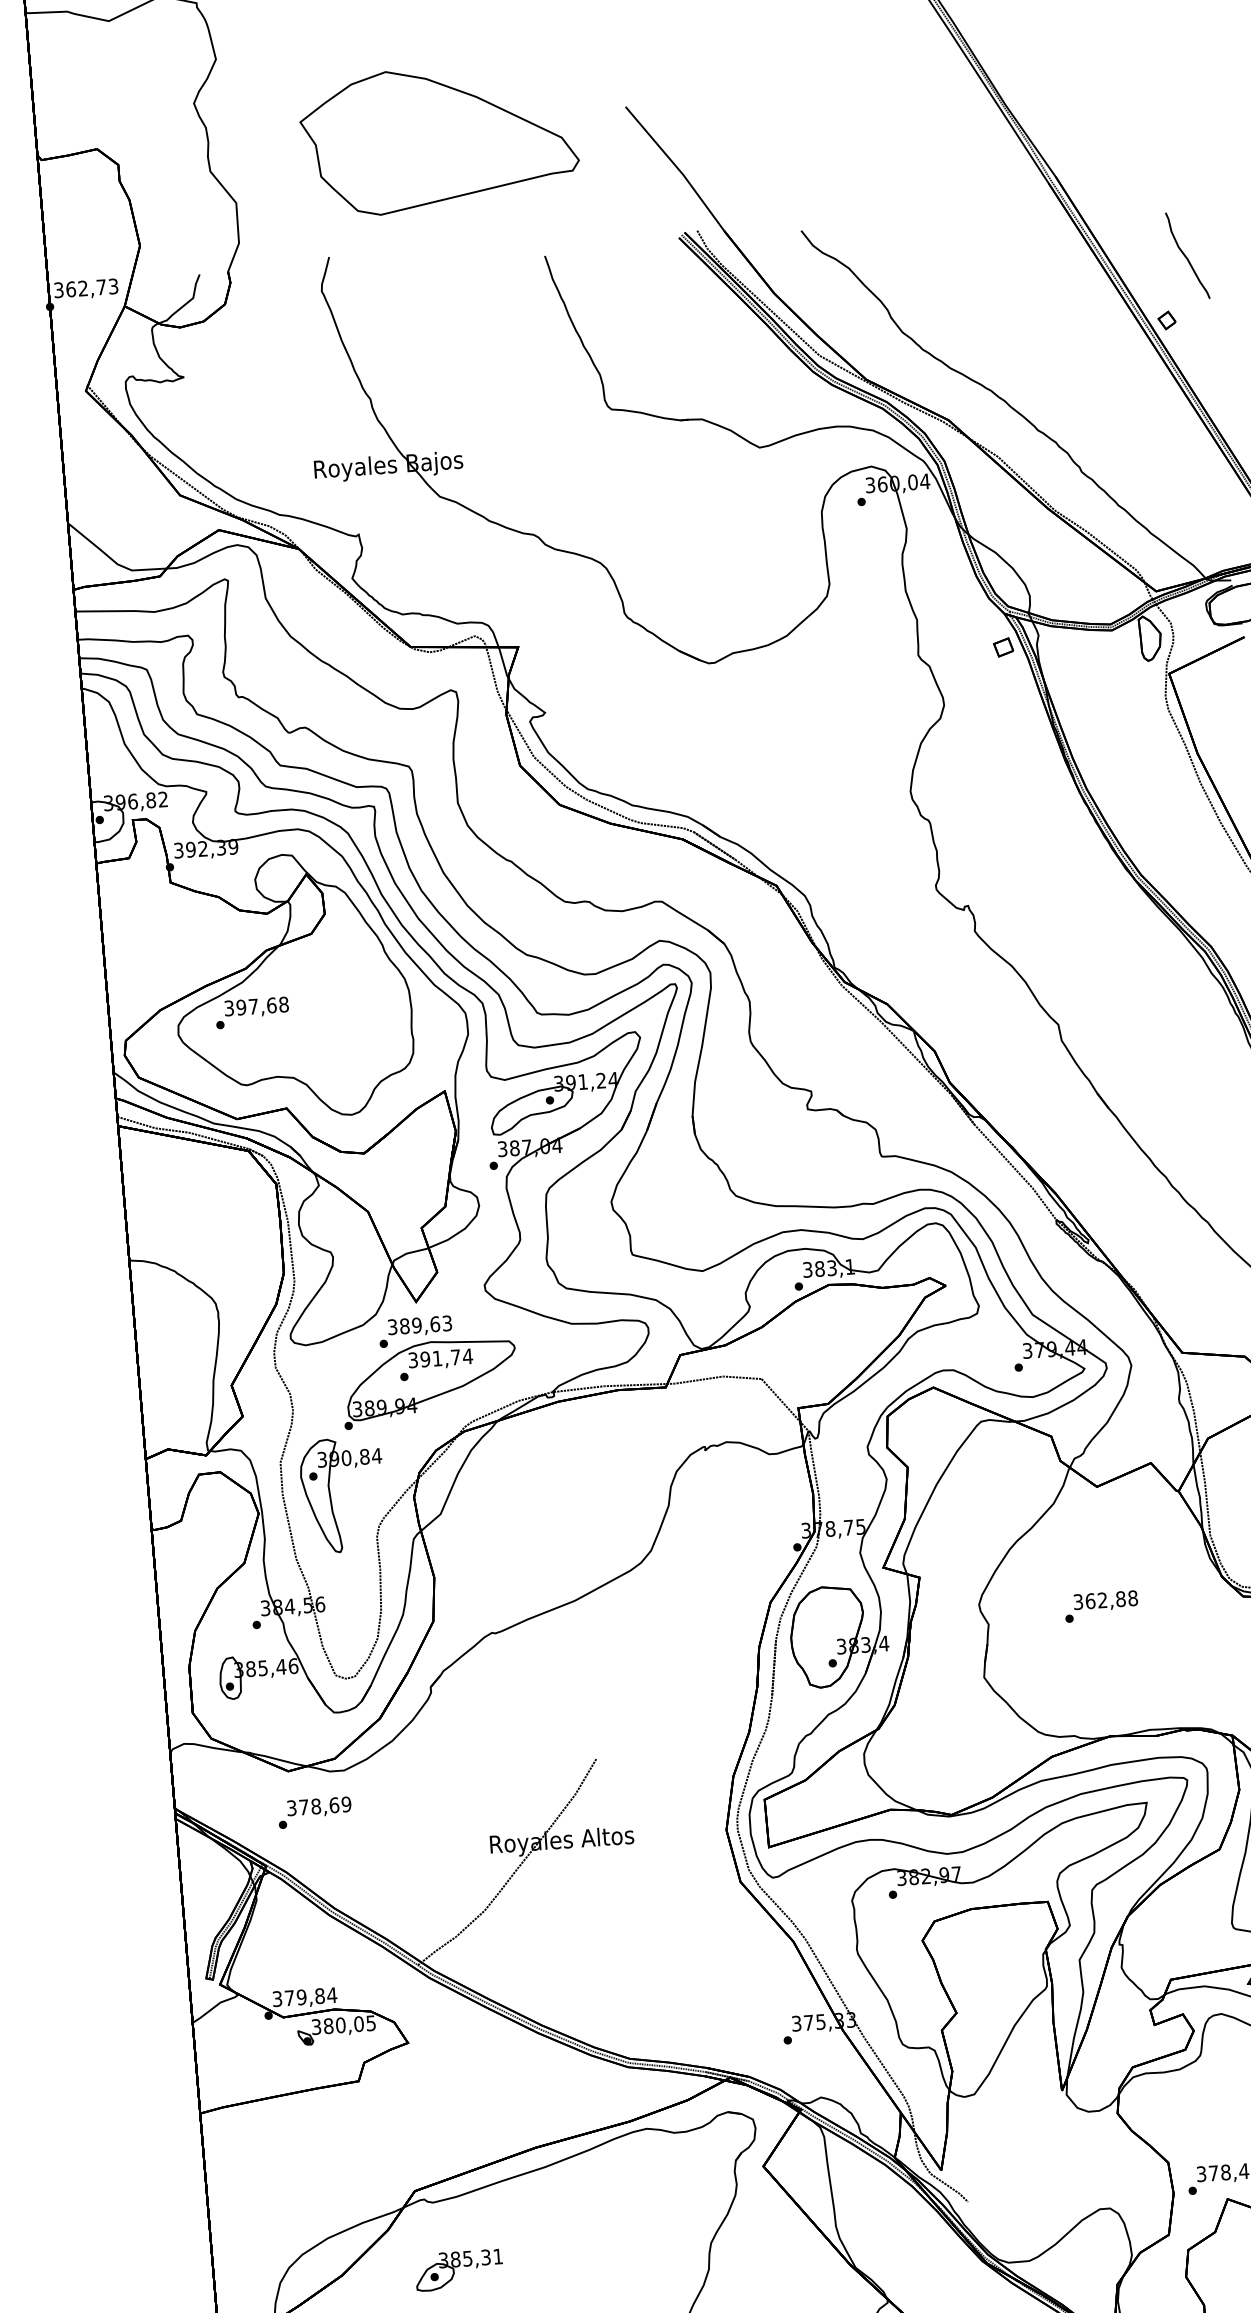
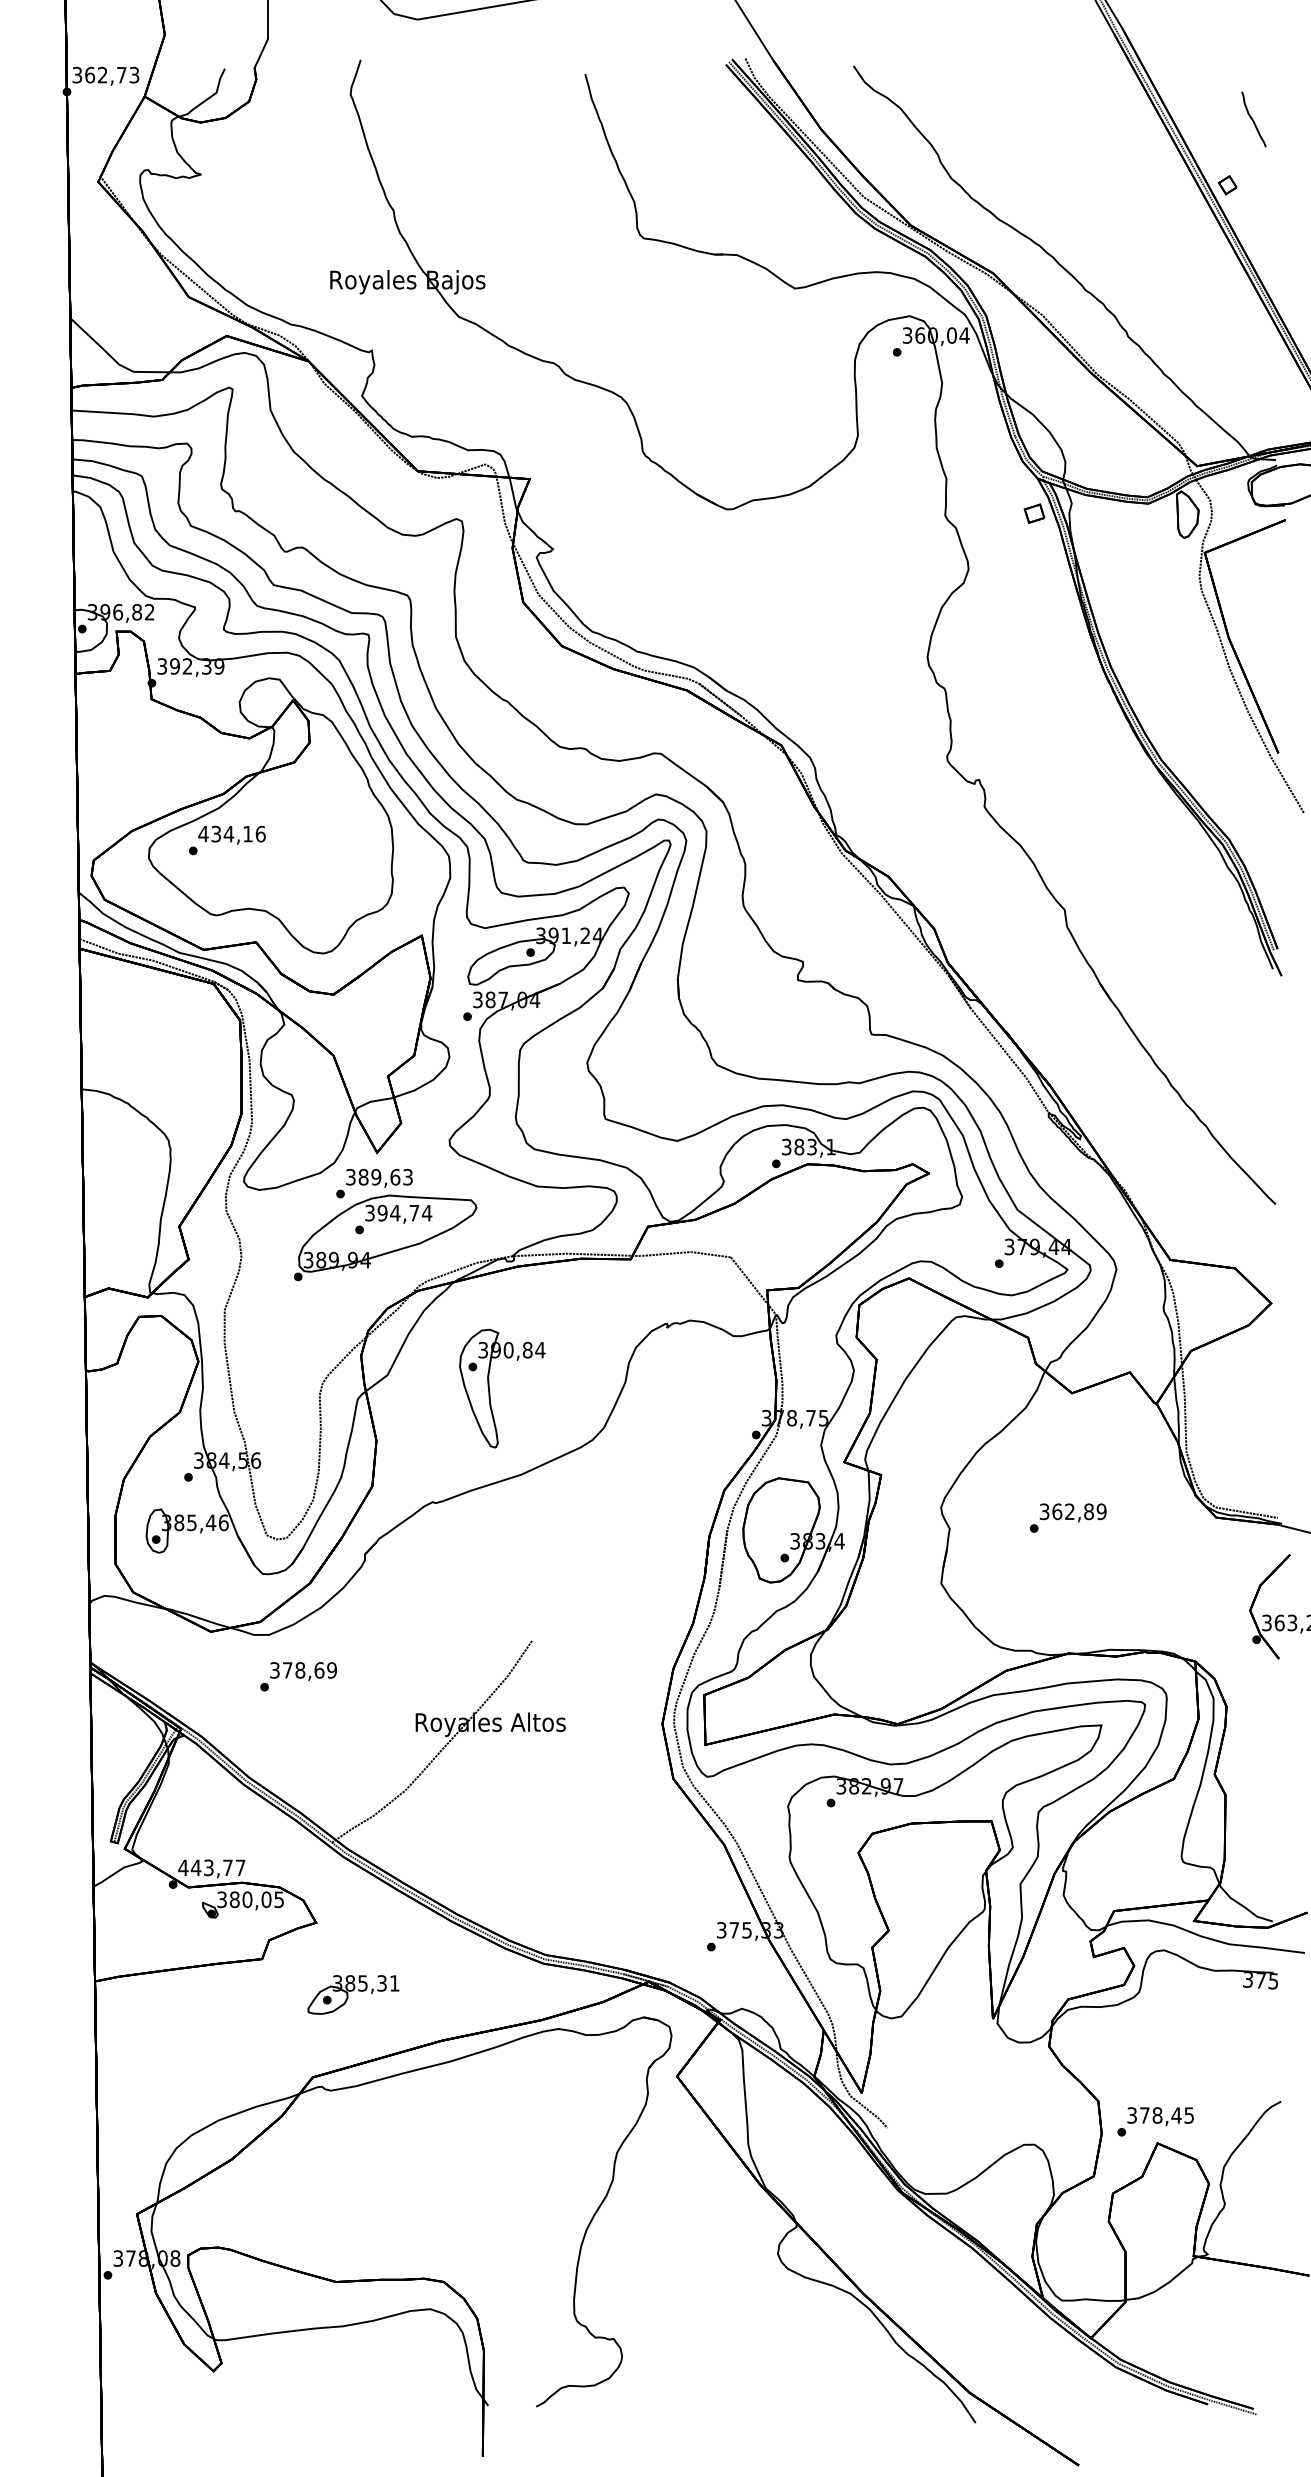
part: (1187, 255) -> (1253, 119), size x0.6
text: (255, 1005) -> (231, 833), 397,68 -> 434,16
text: (437, 1358) -> (395, 1213), 391,74 -> 394,74
part: (331, 1498) -> (490, 1391), moved
text: (1132, 1598) -> (1101, 1511), 362,88 -> 362,89
text: (314, 1812) -> (298, 1676), moved
text: (304, 1996) -> (211, 1867), 379,84 -> 443,77
part: (459, 2269) -> (353, 1994), moved

